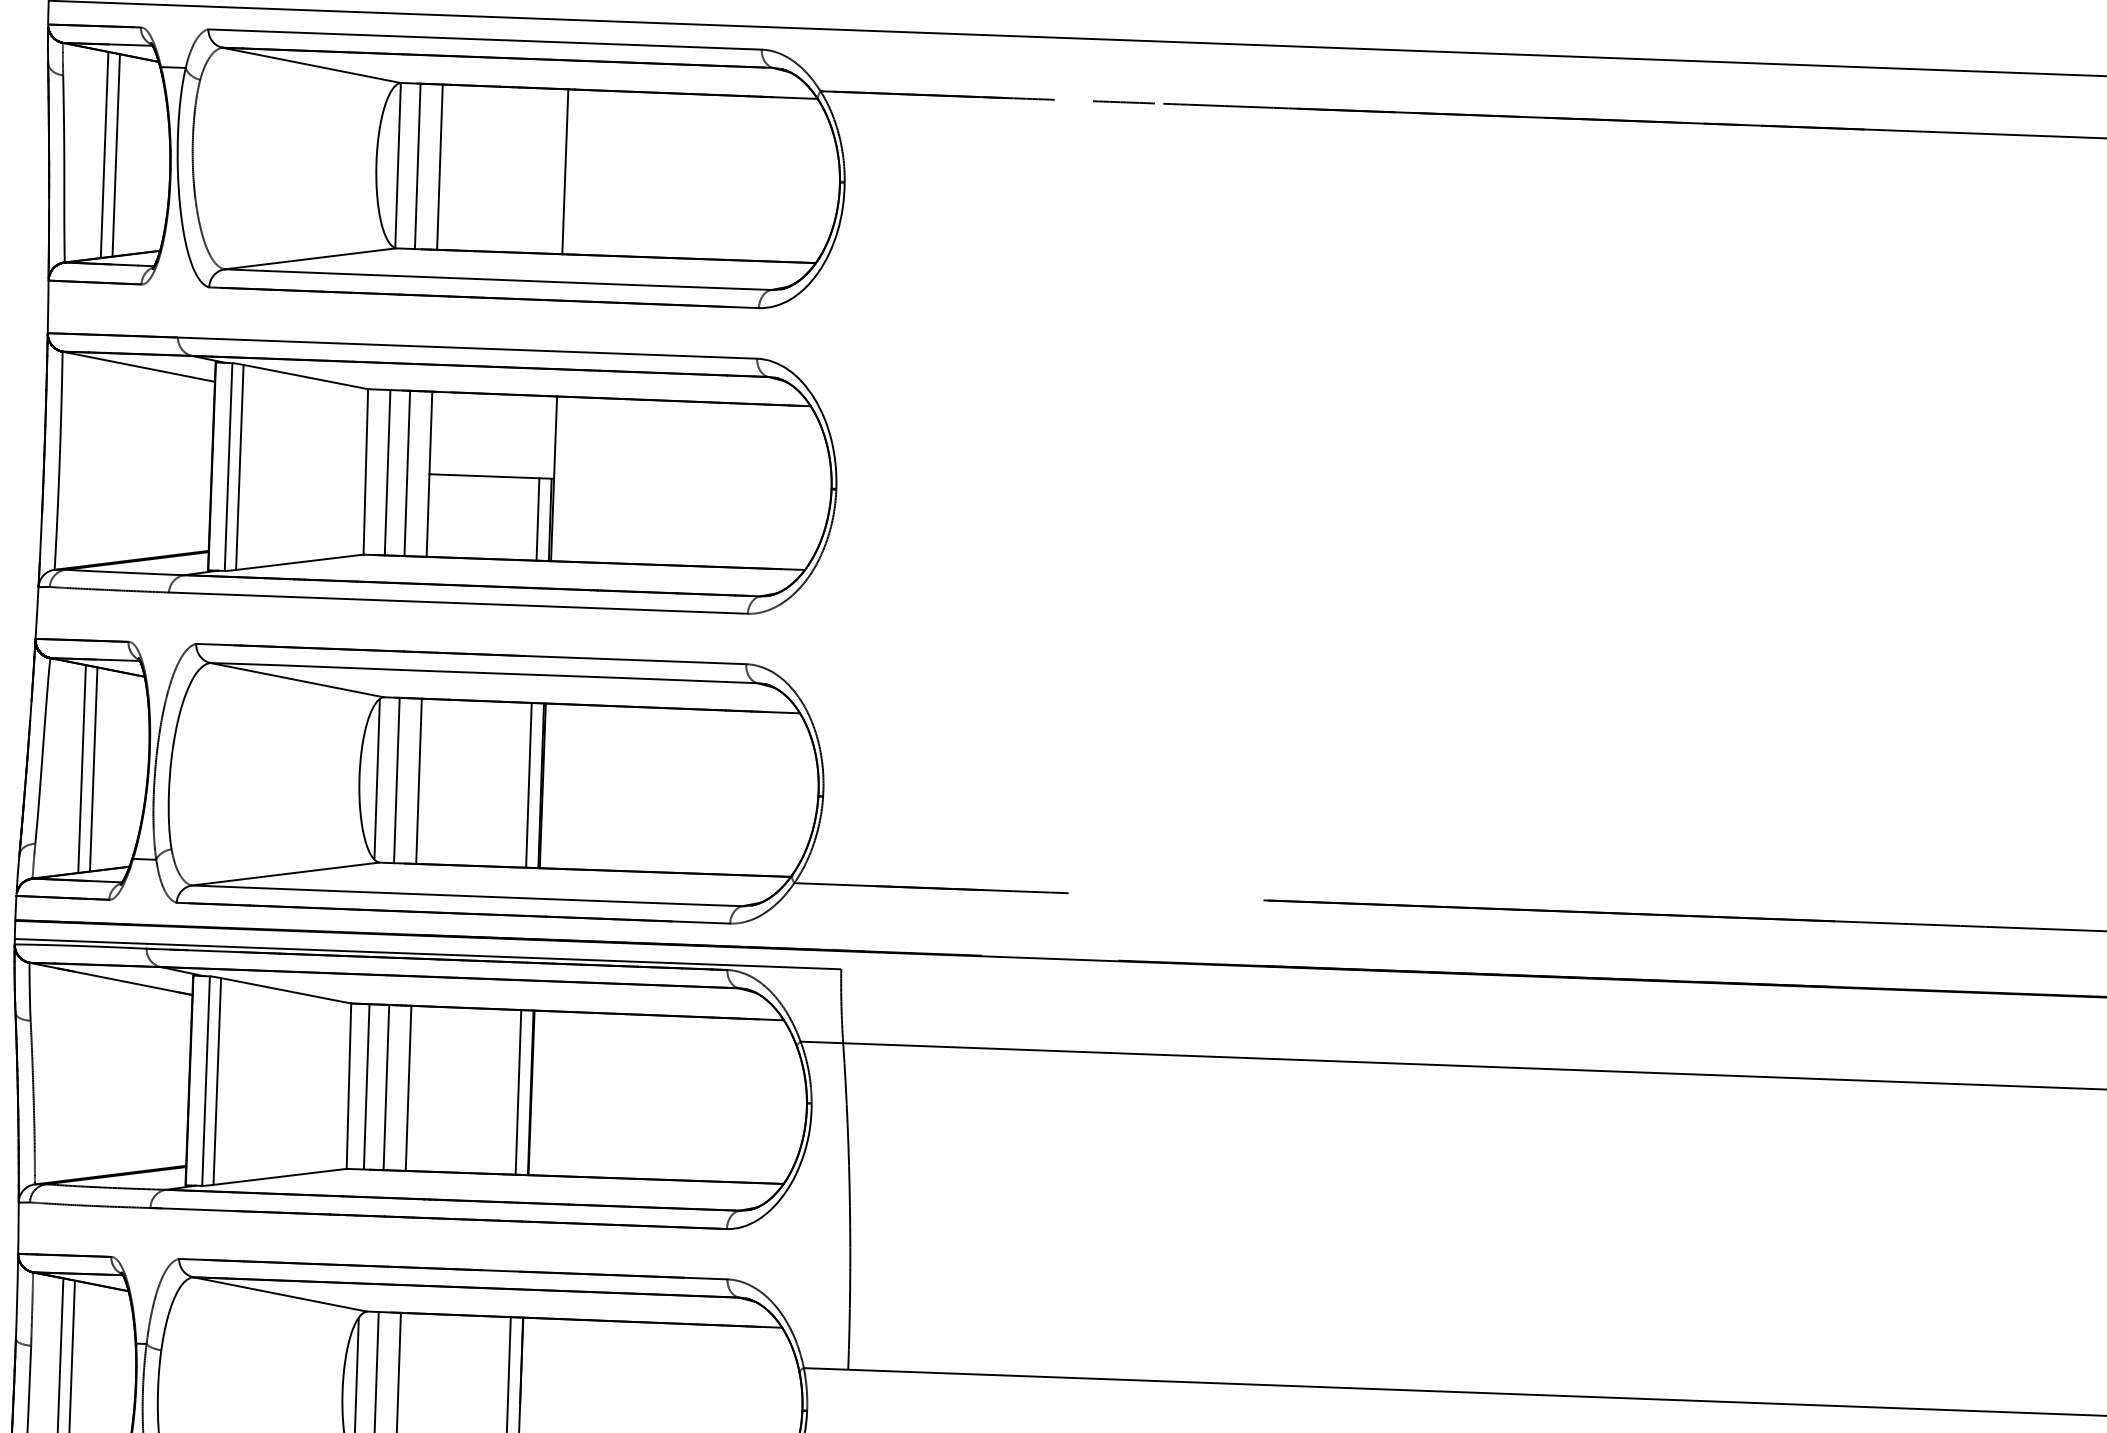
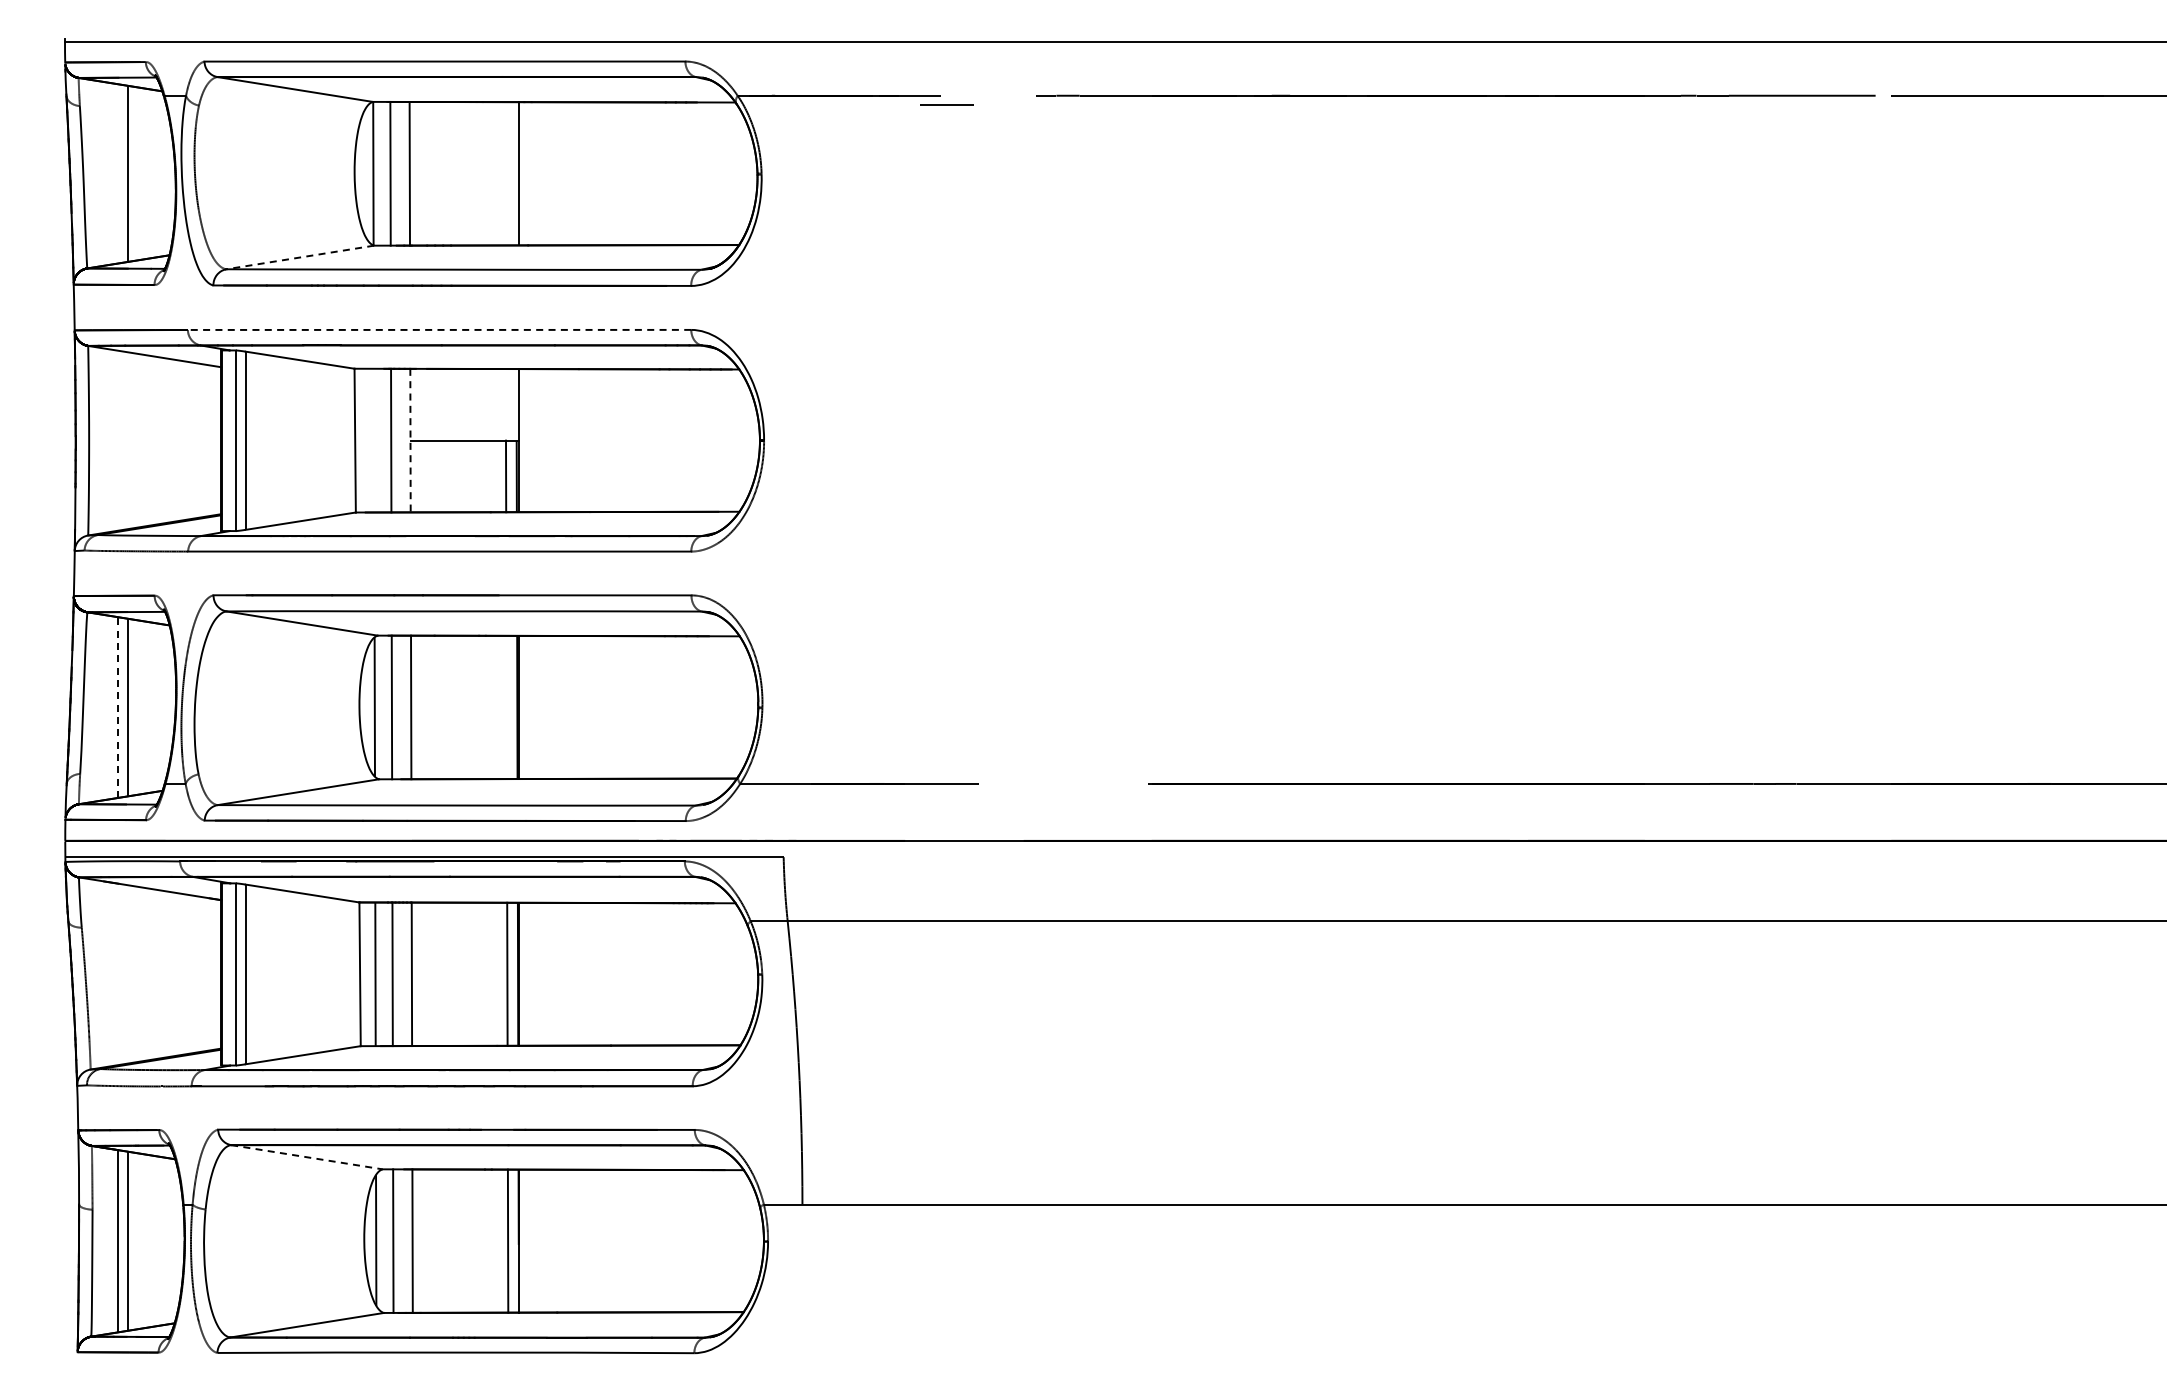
line: (1122, 102) -> (946, 104), moved
line: (104, 154) -> (118, 173), removed
line: (310, 258) -> (300, 257), solid -> dashed
line: (467, 347) -> (439, 329), solid -> dashed
line: (386, 472) -> (373, 440), removed
line: (429, 474) -> (410, 440), solid -> dashed
line: (82, 769) -> (118, 707), solid -> dashed
line: (528, 785) -> (506, 707), removed
line: (279, 1294) -> (306, 1157), solid -> dashed

